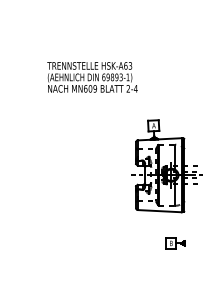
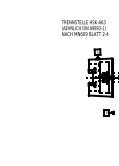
text: (93, 76) -> (85, 27), moved

